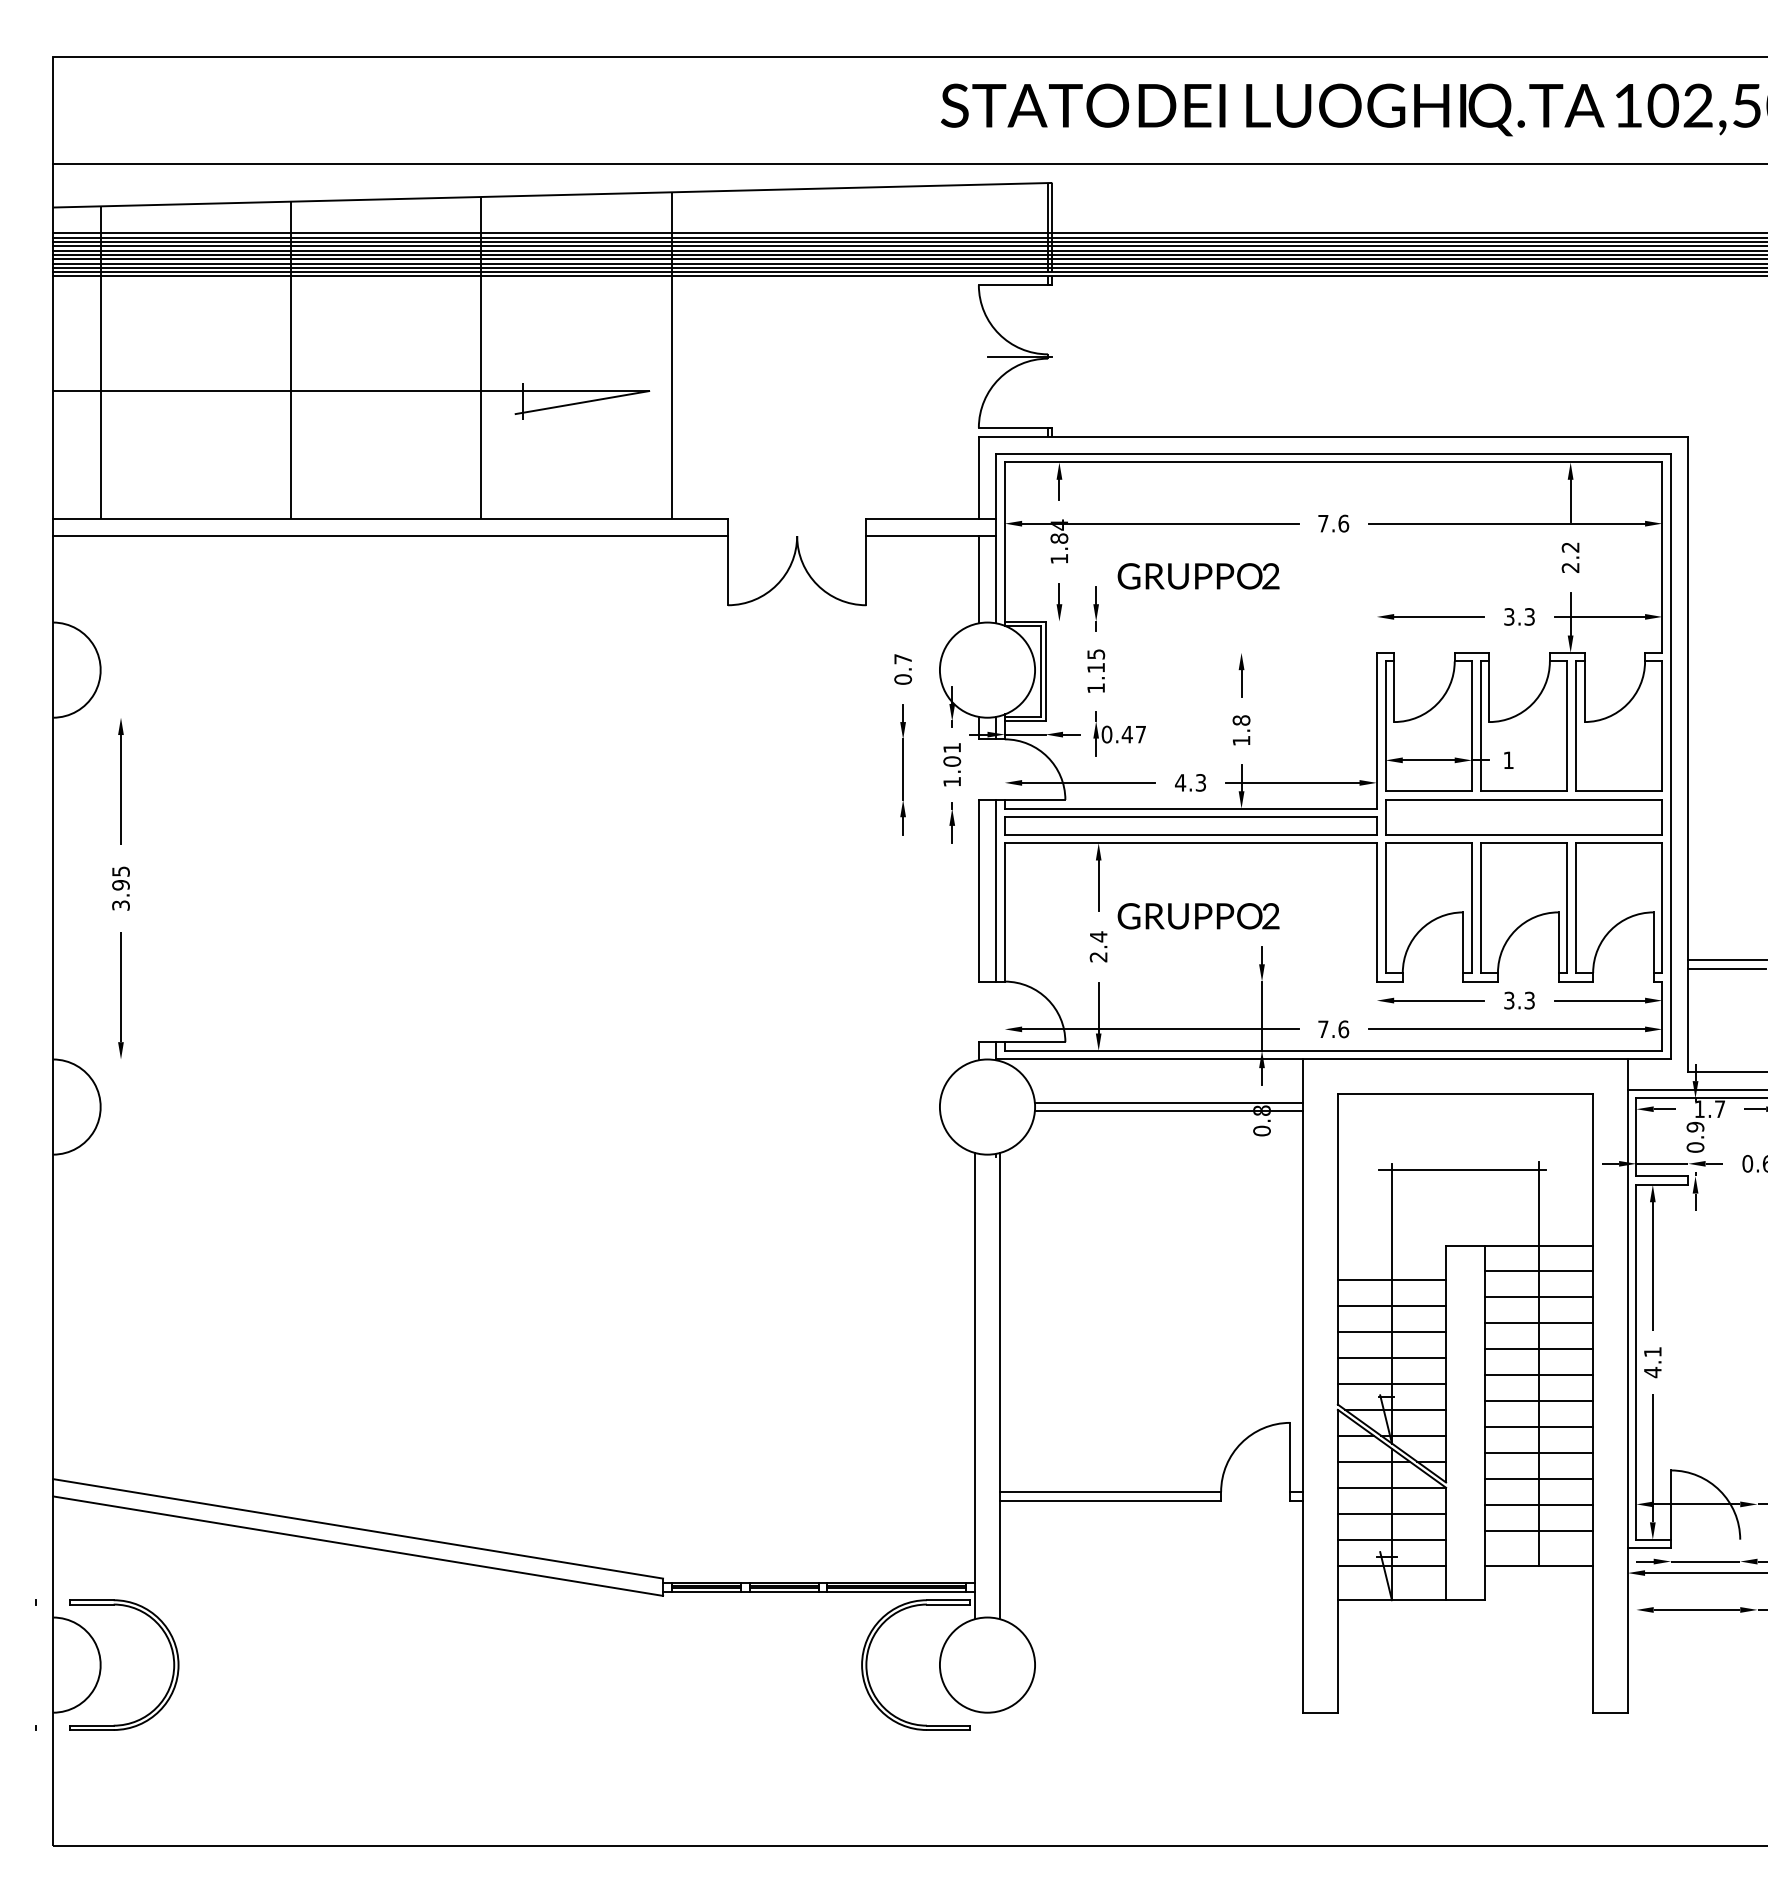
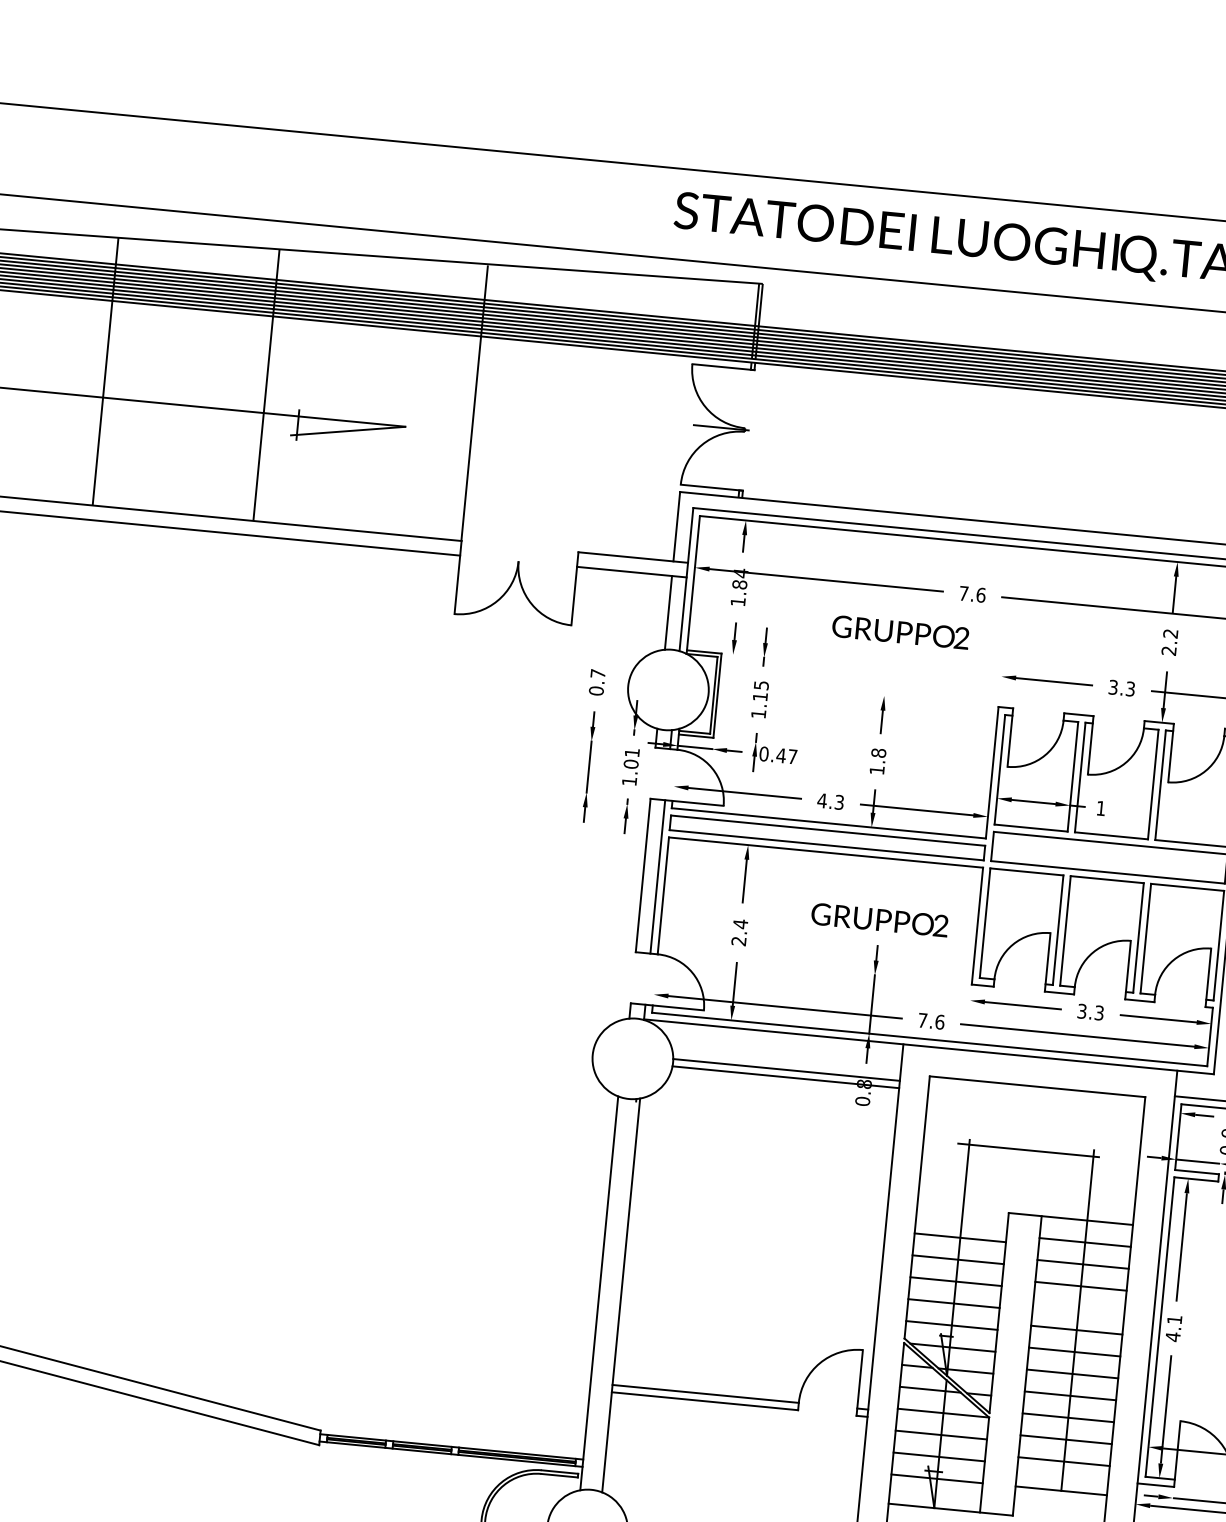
line: (671, 355) -> (474, 403), moved
text: (1198, 576) -> (900, 632), moved
text: (1198, 916) -> (879, 920), moved
line: (1539, 1349) -> (1079, 1308), removed

